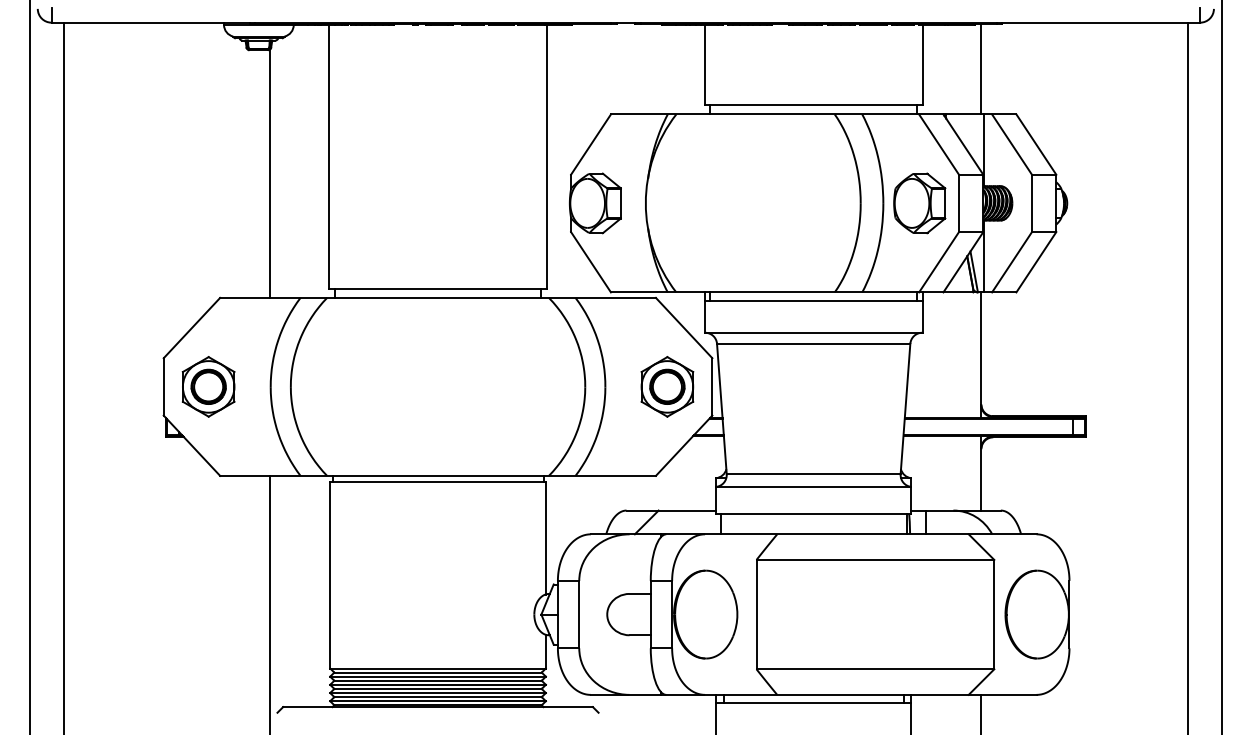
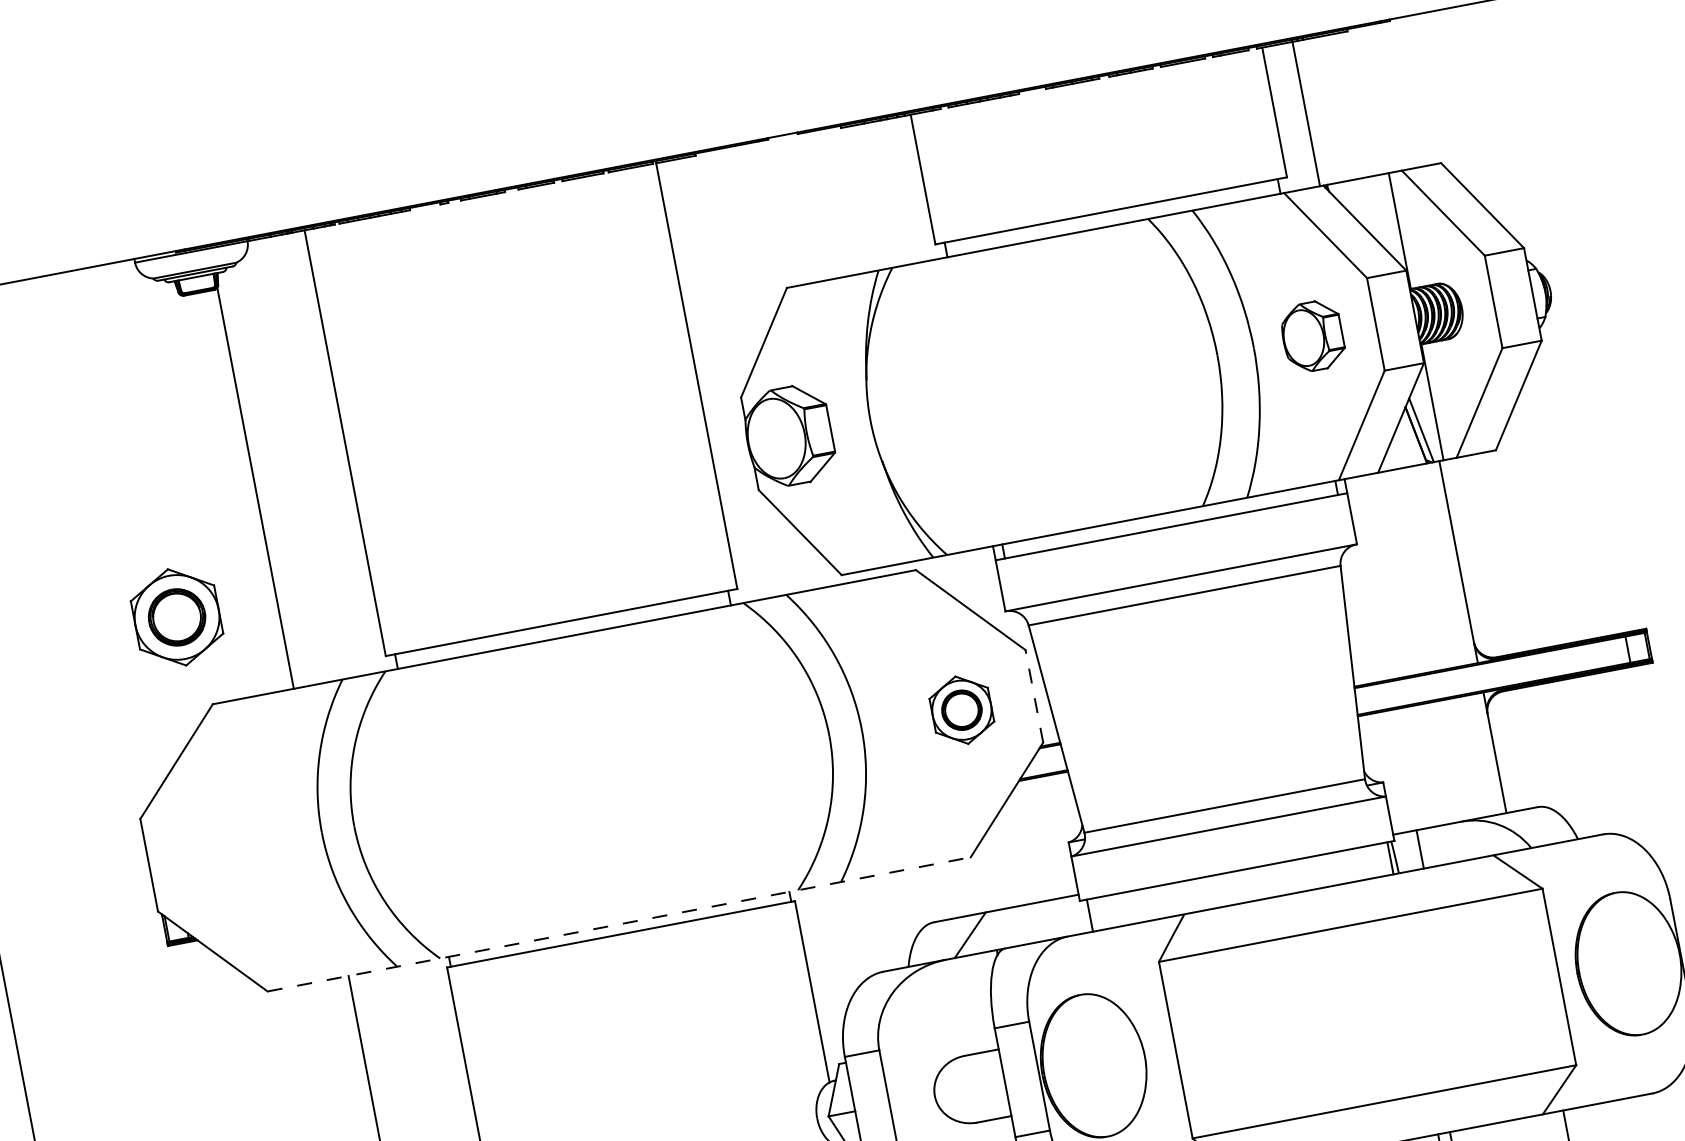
line: (981, 68) -> (1306, 112), moved
part: (919, 203) -> (1312, 336), size x0.7
part: (208, 386) -> (176, 616), moved
part: (667, 386) -> (961, 709), size x0.7
line: (712, 386) -> (1034, 695), solid -> dashed
line: (438, 475) -> (619, 923), solid -> dashed

